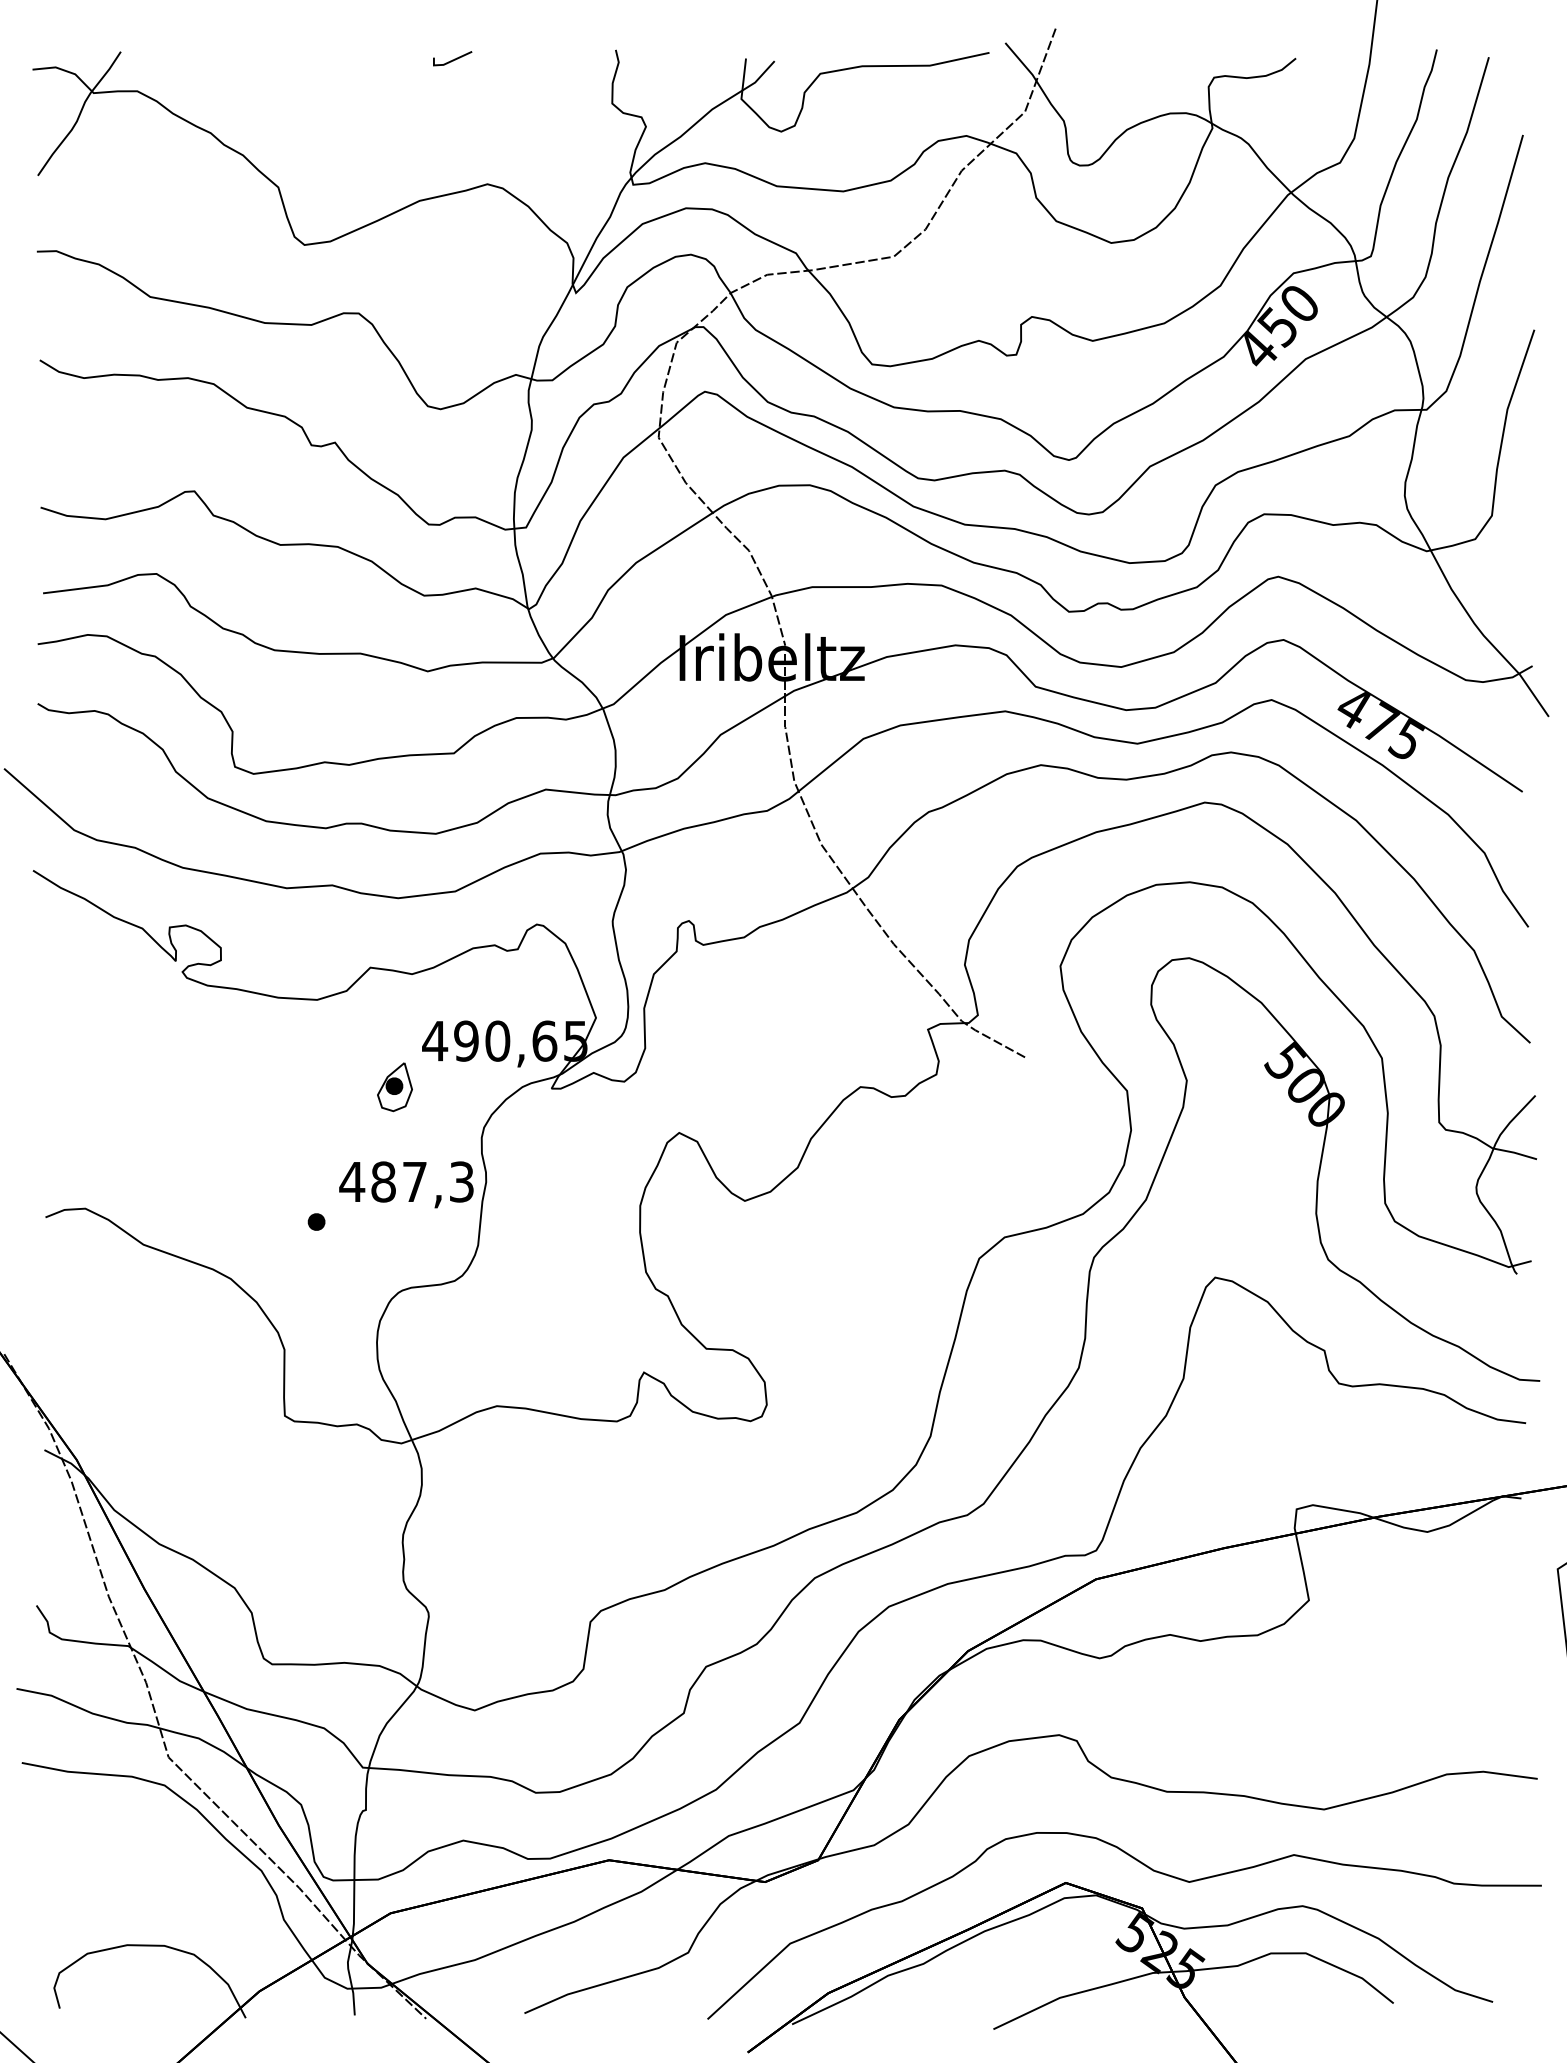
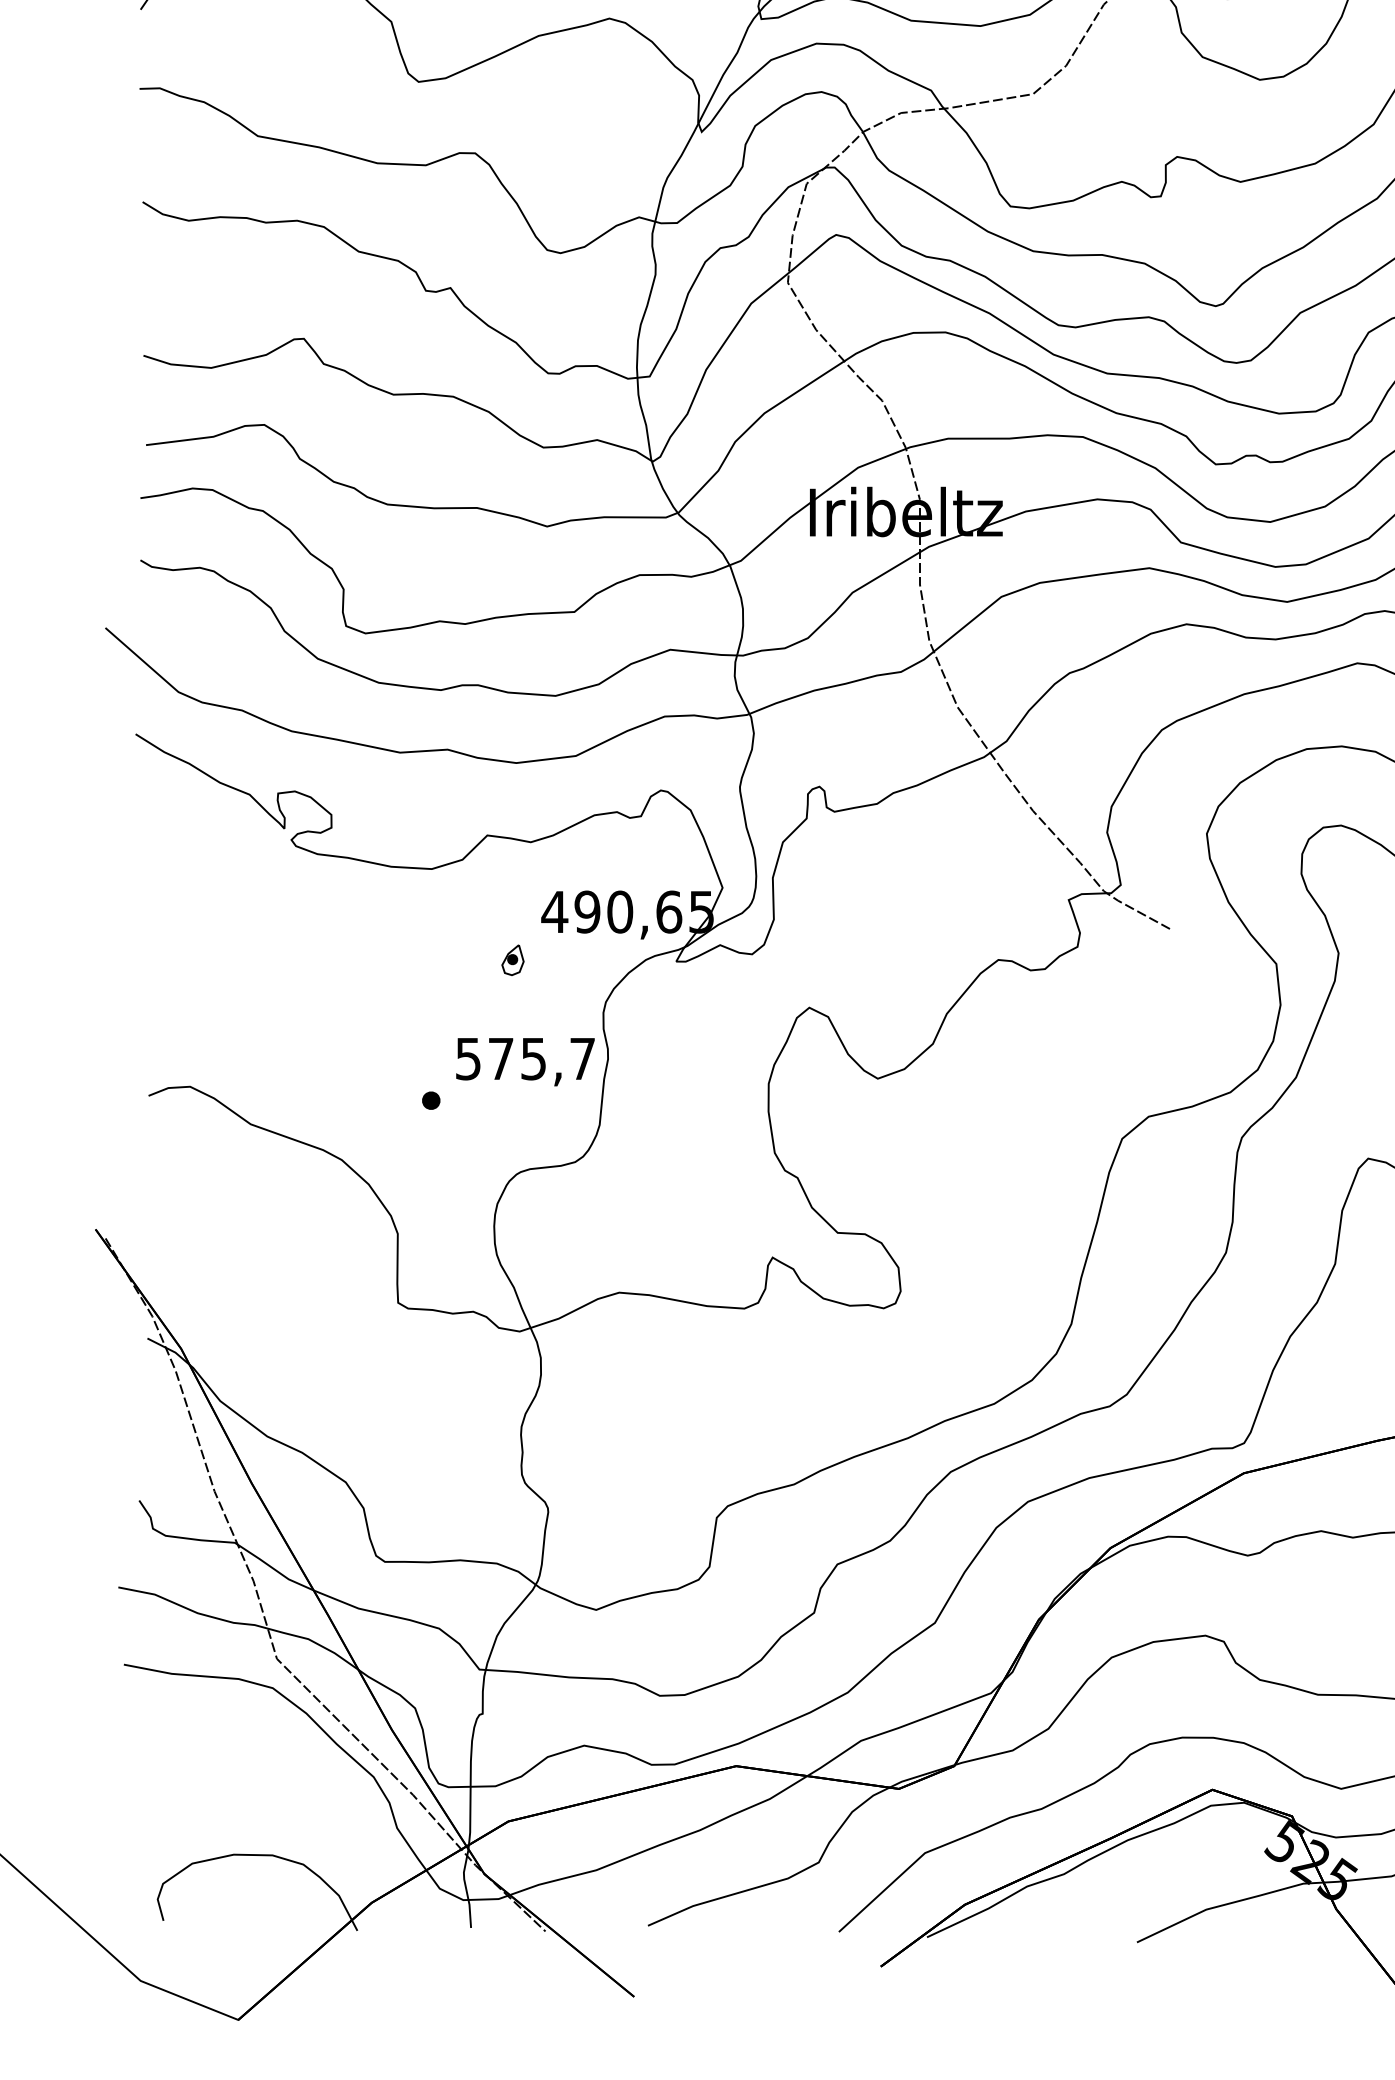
part: (394, 1087) -> (512, 960), size x0.6
text: (406, 1181) -> (524, 1058), 487,3 -> 575,7

